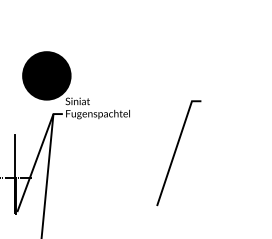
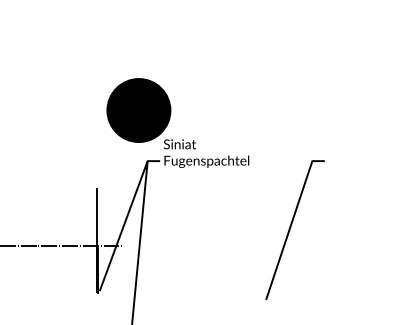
curve: (175, 153) -> (290, 230), moved

